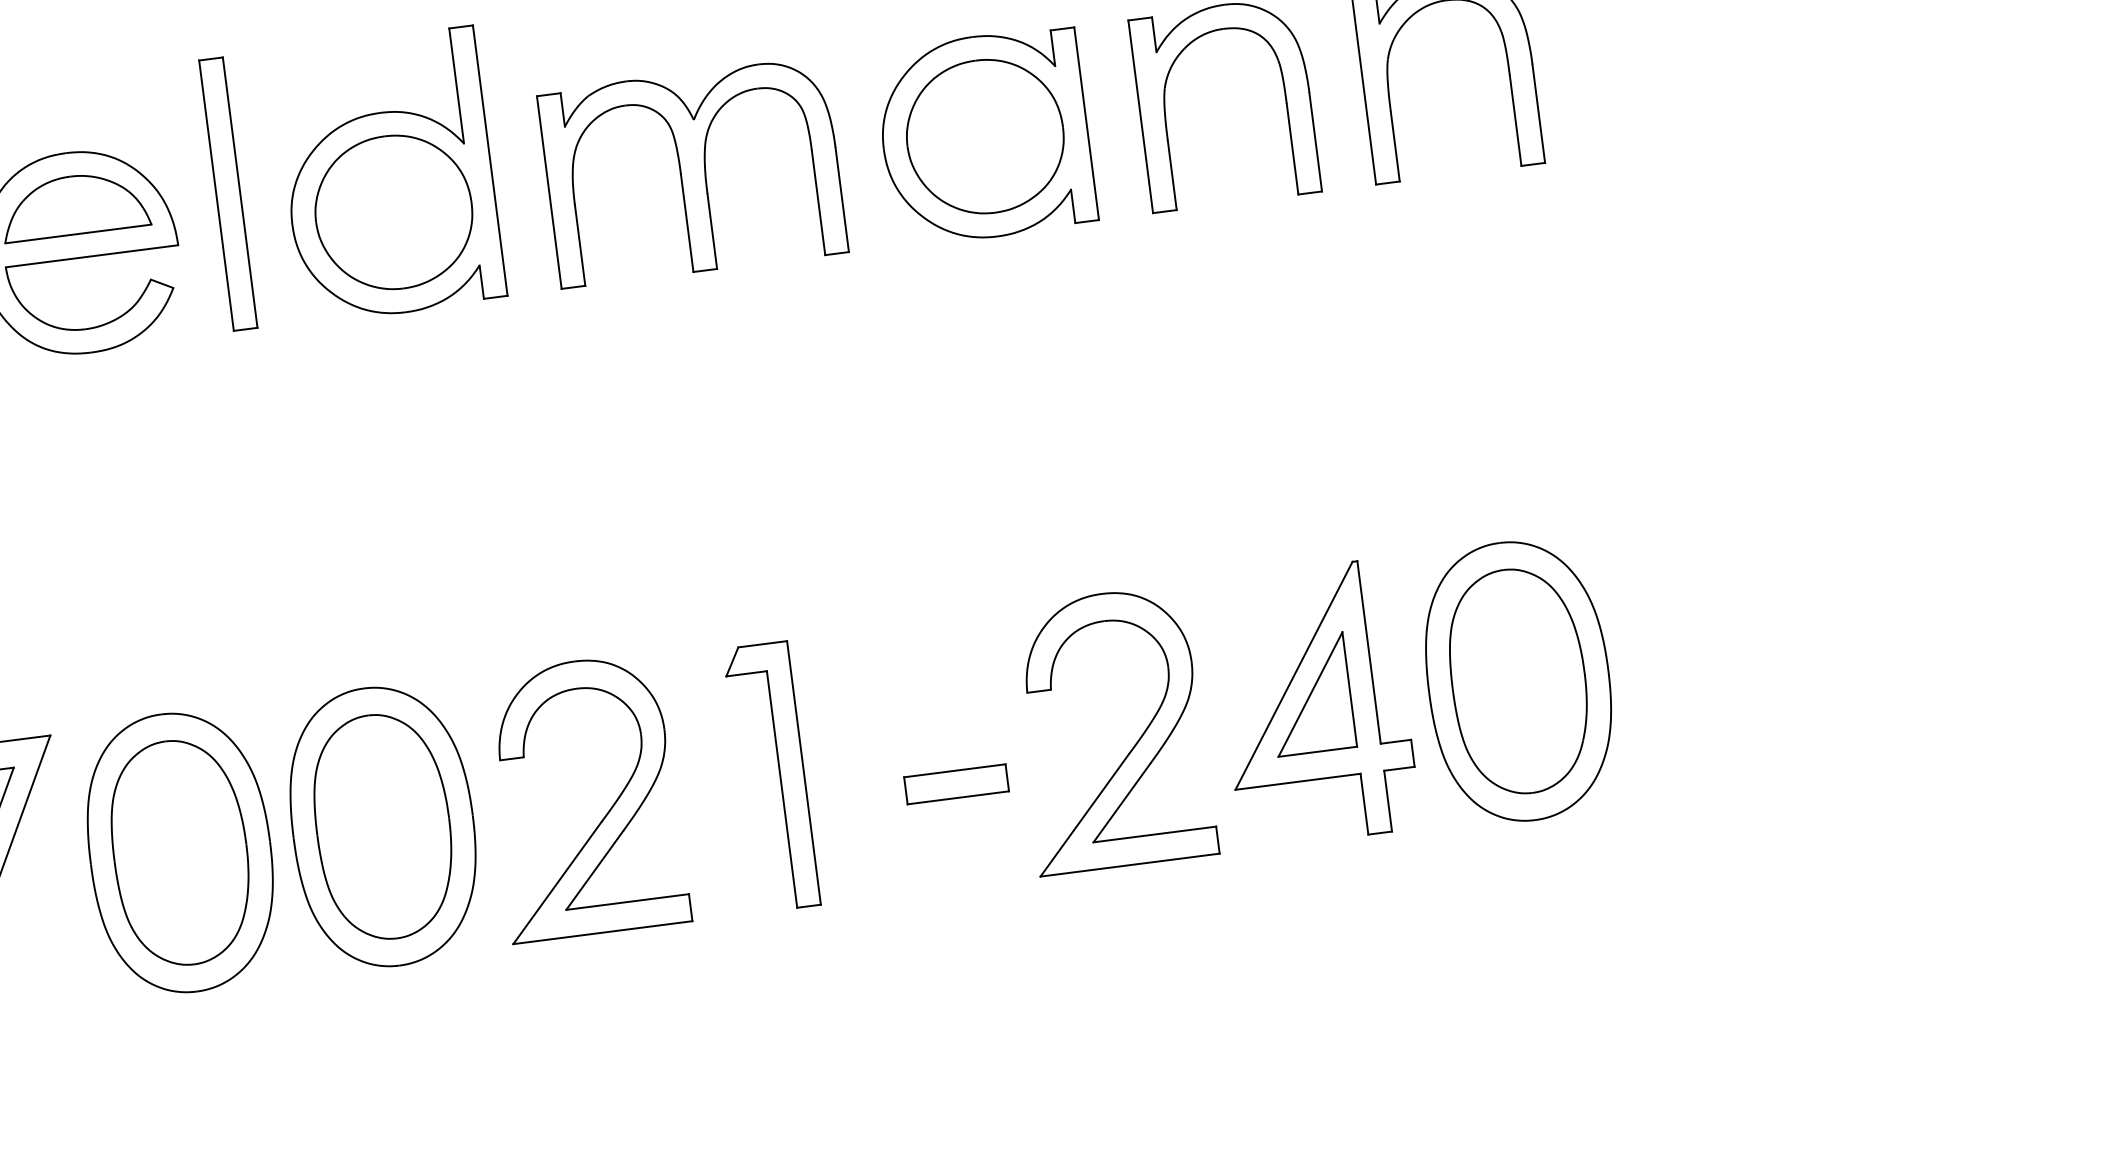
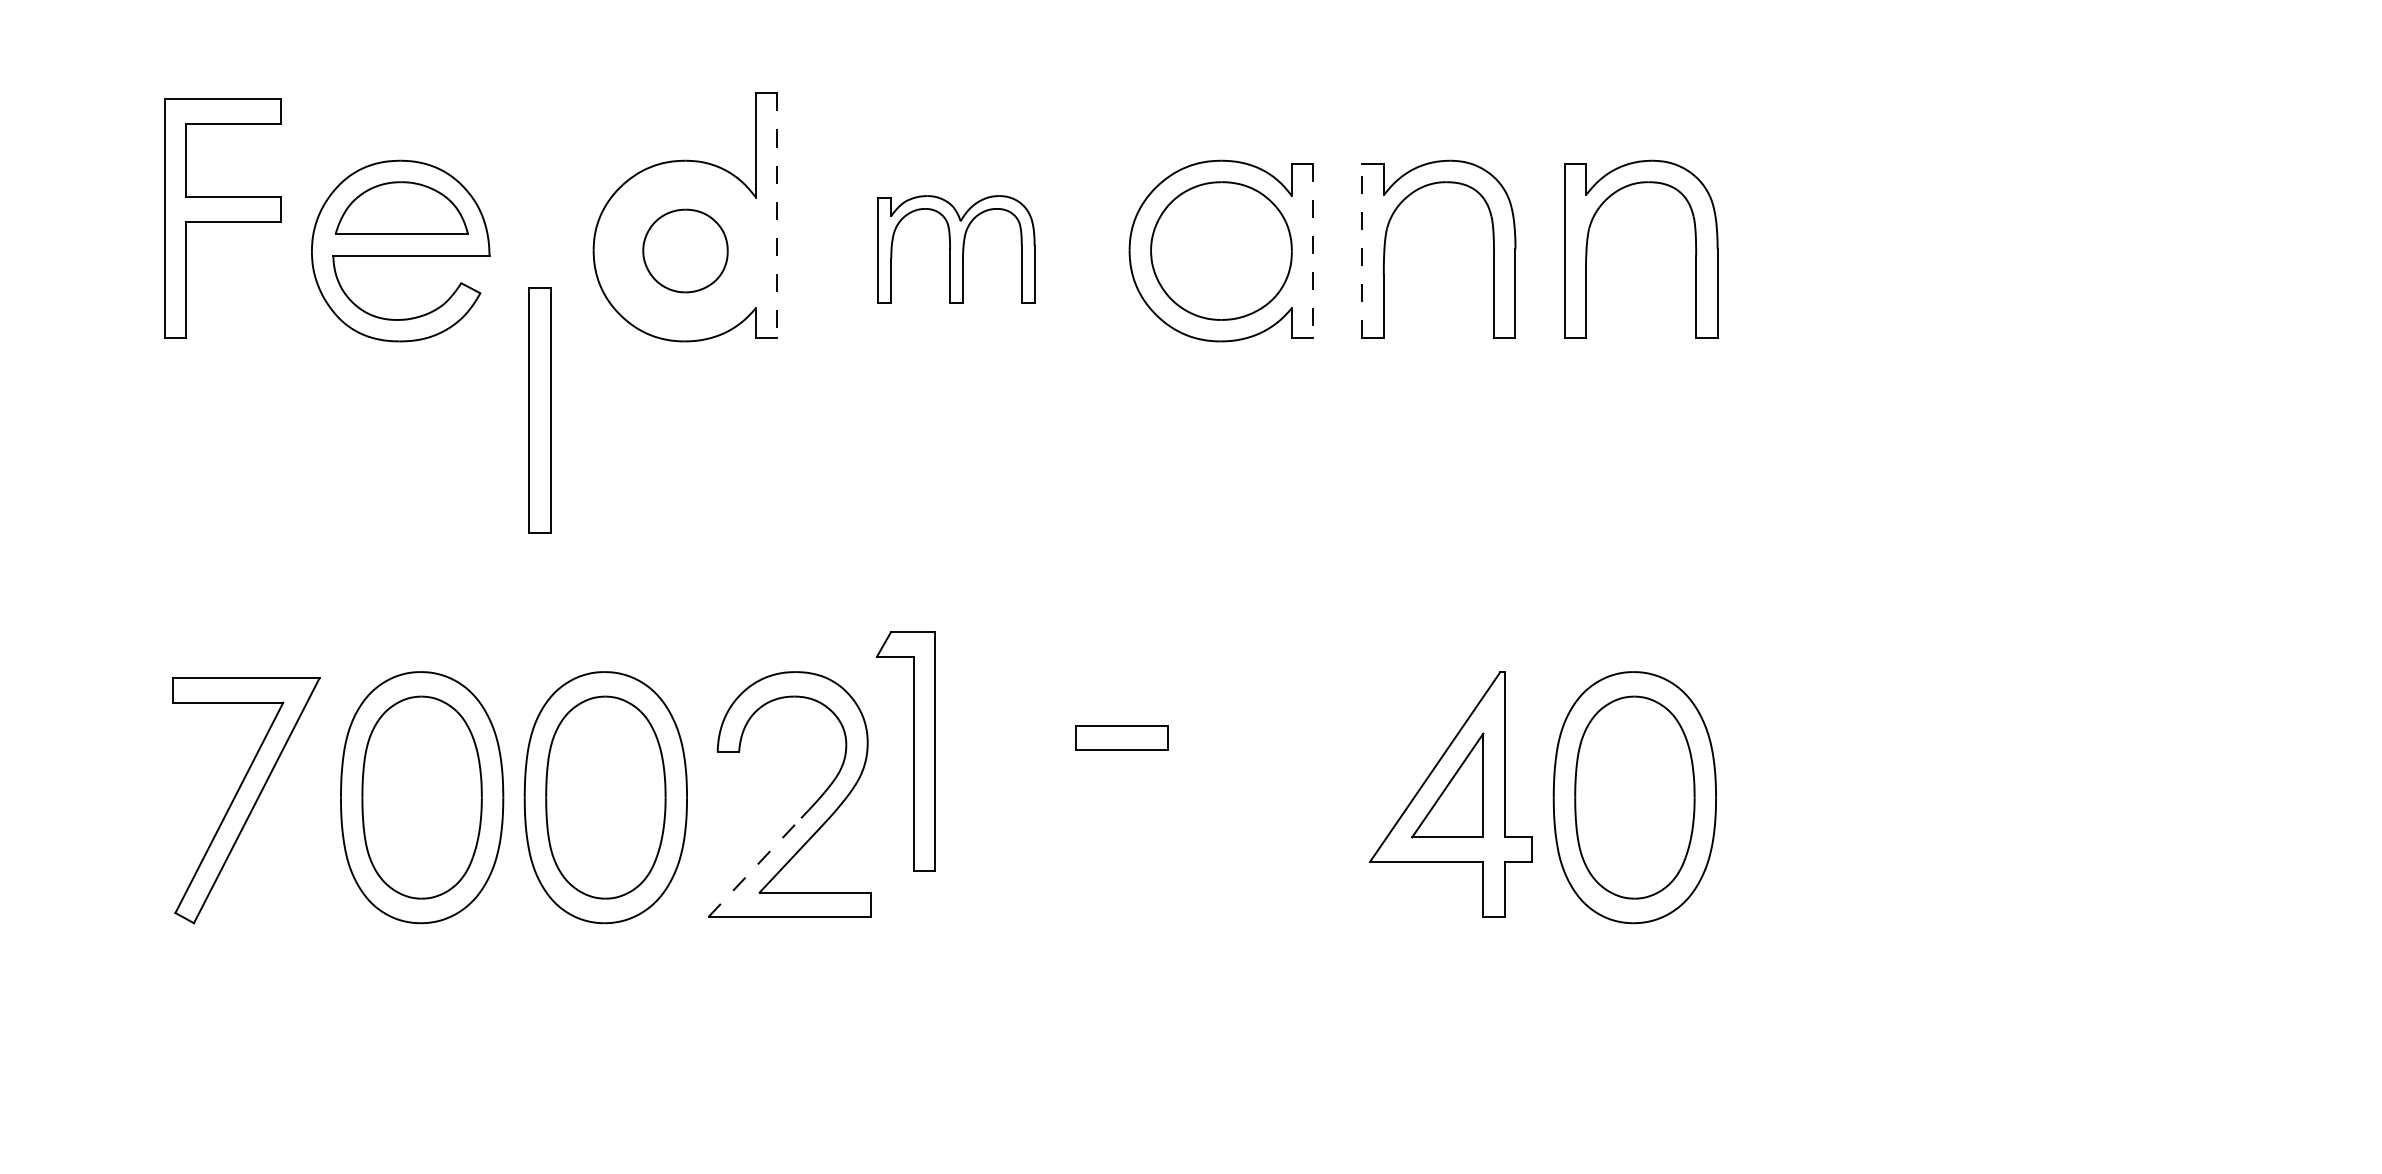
line: (1140, 116) -> (1362, 250), solid -> dashed
line: (1086, 124) -> (1313, 251), solid -> dashed
line: (490, 160) -> (777, 215), solid -> dashed
part: (692, 171) -> (956, 248), size x0.6
part: (227, 193) -> (539, 410), moved
part: (393, 211) -> (685, 250), size x0.6
part: (1133, 745) -> (1284, 810), removed
part: (780, 775) -> (913, 751), moved
part: (955, 783) -> (1121, 737), moved
line: (557, 882) -> (754, 867), solid -> dashed

